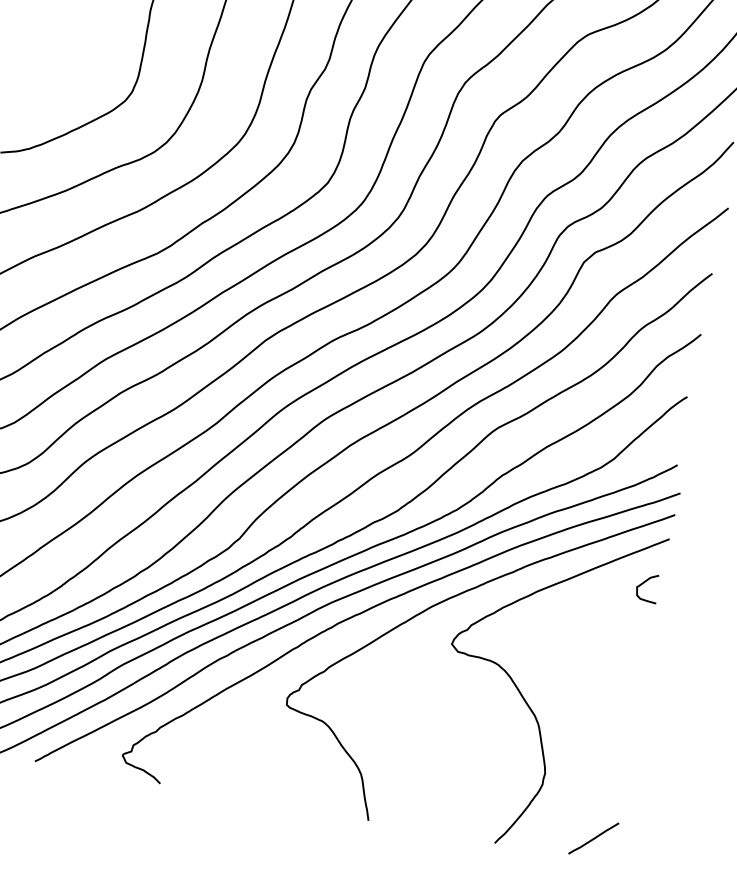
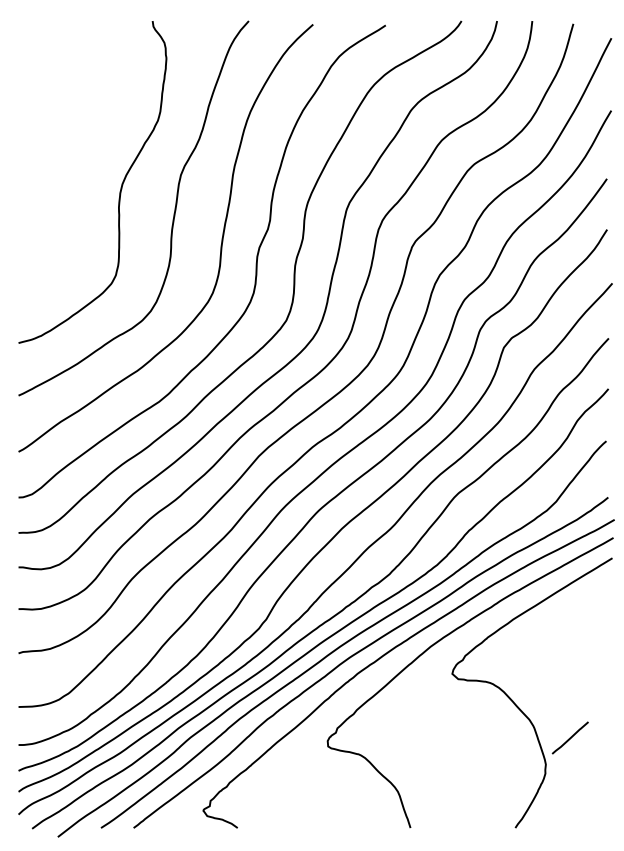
curve: (644, 583) -> (598, 597), removed
line: (592, 837) -> (569, 737), moved

